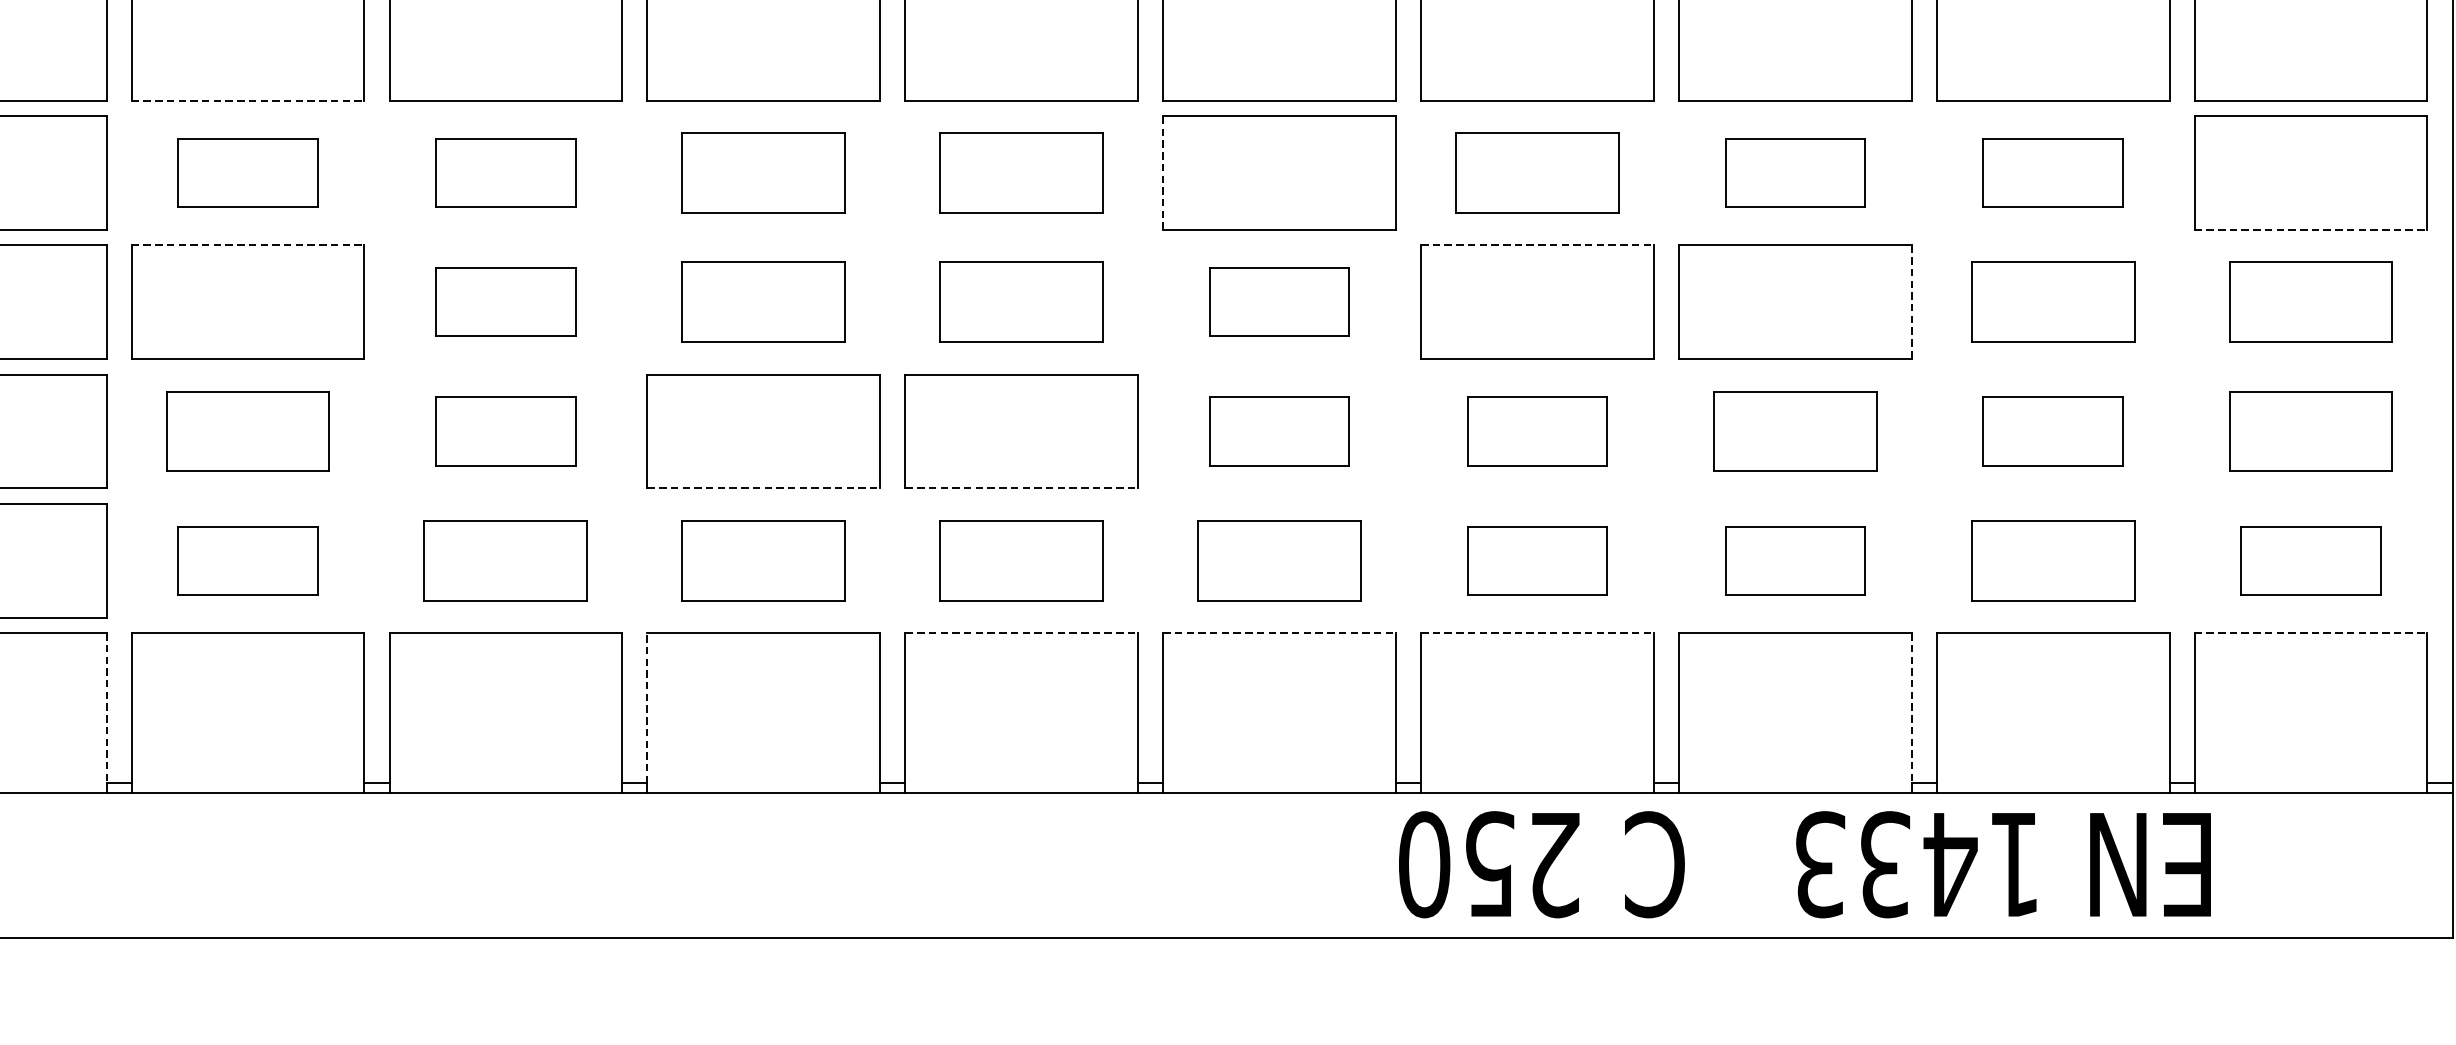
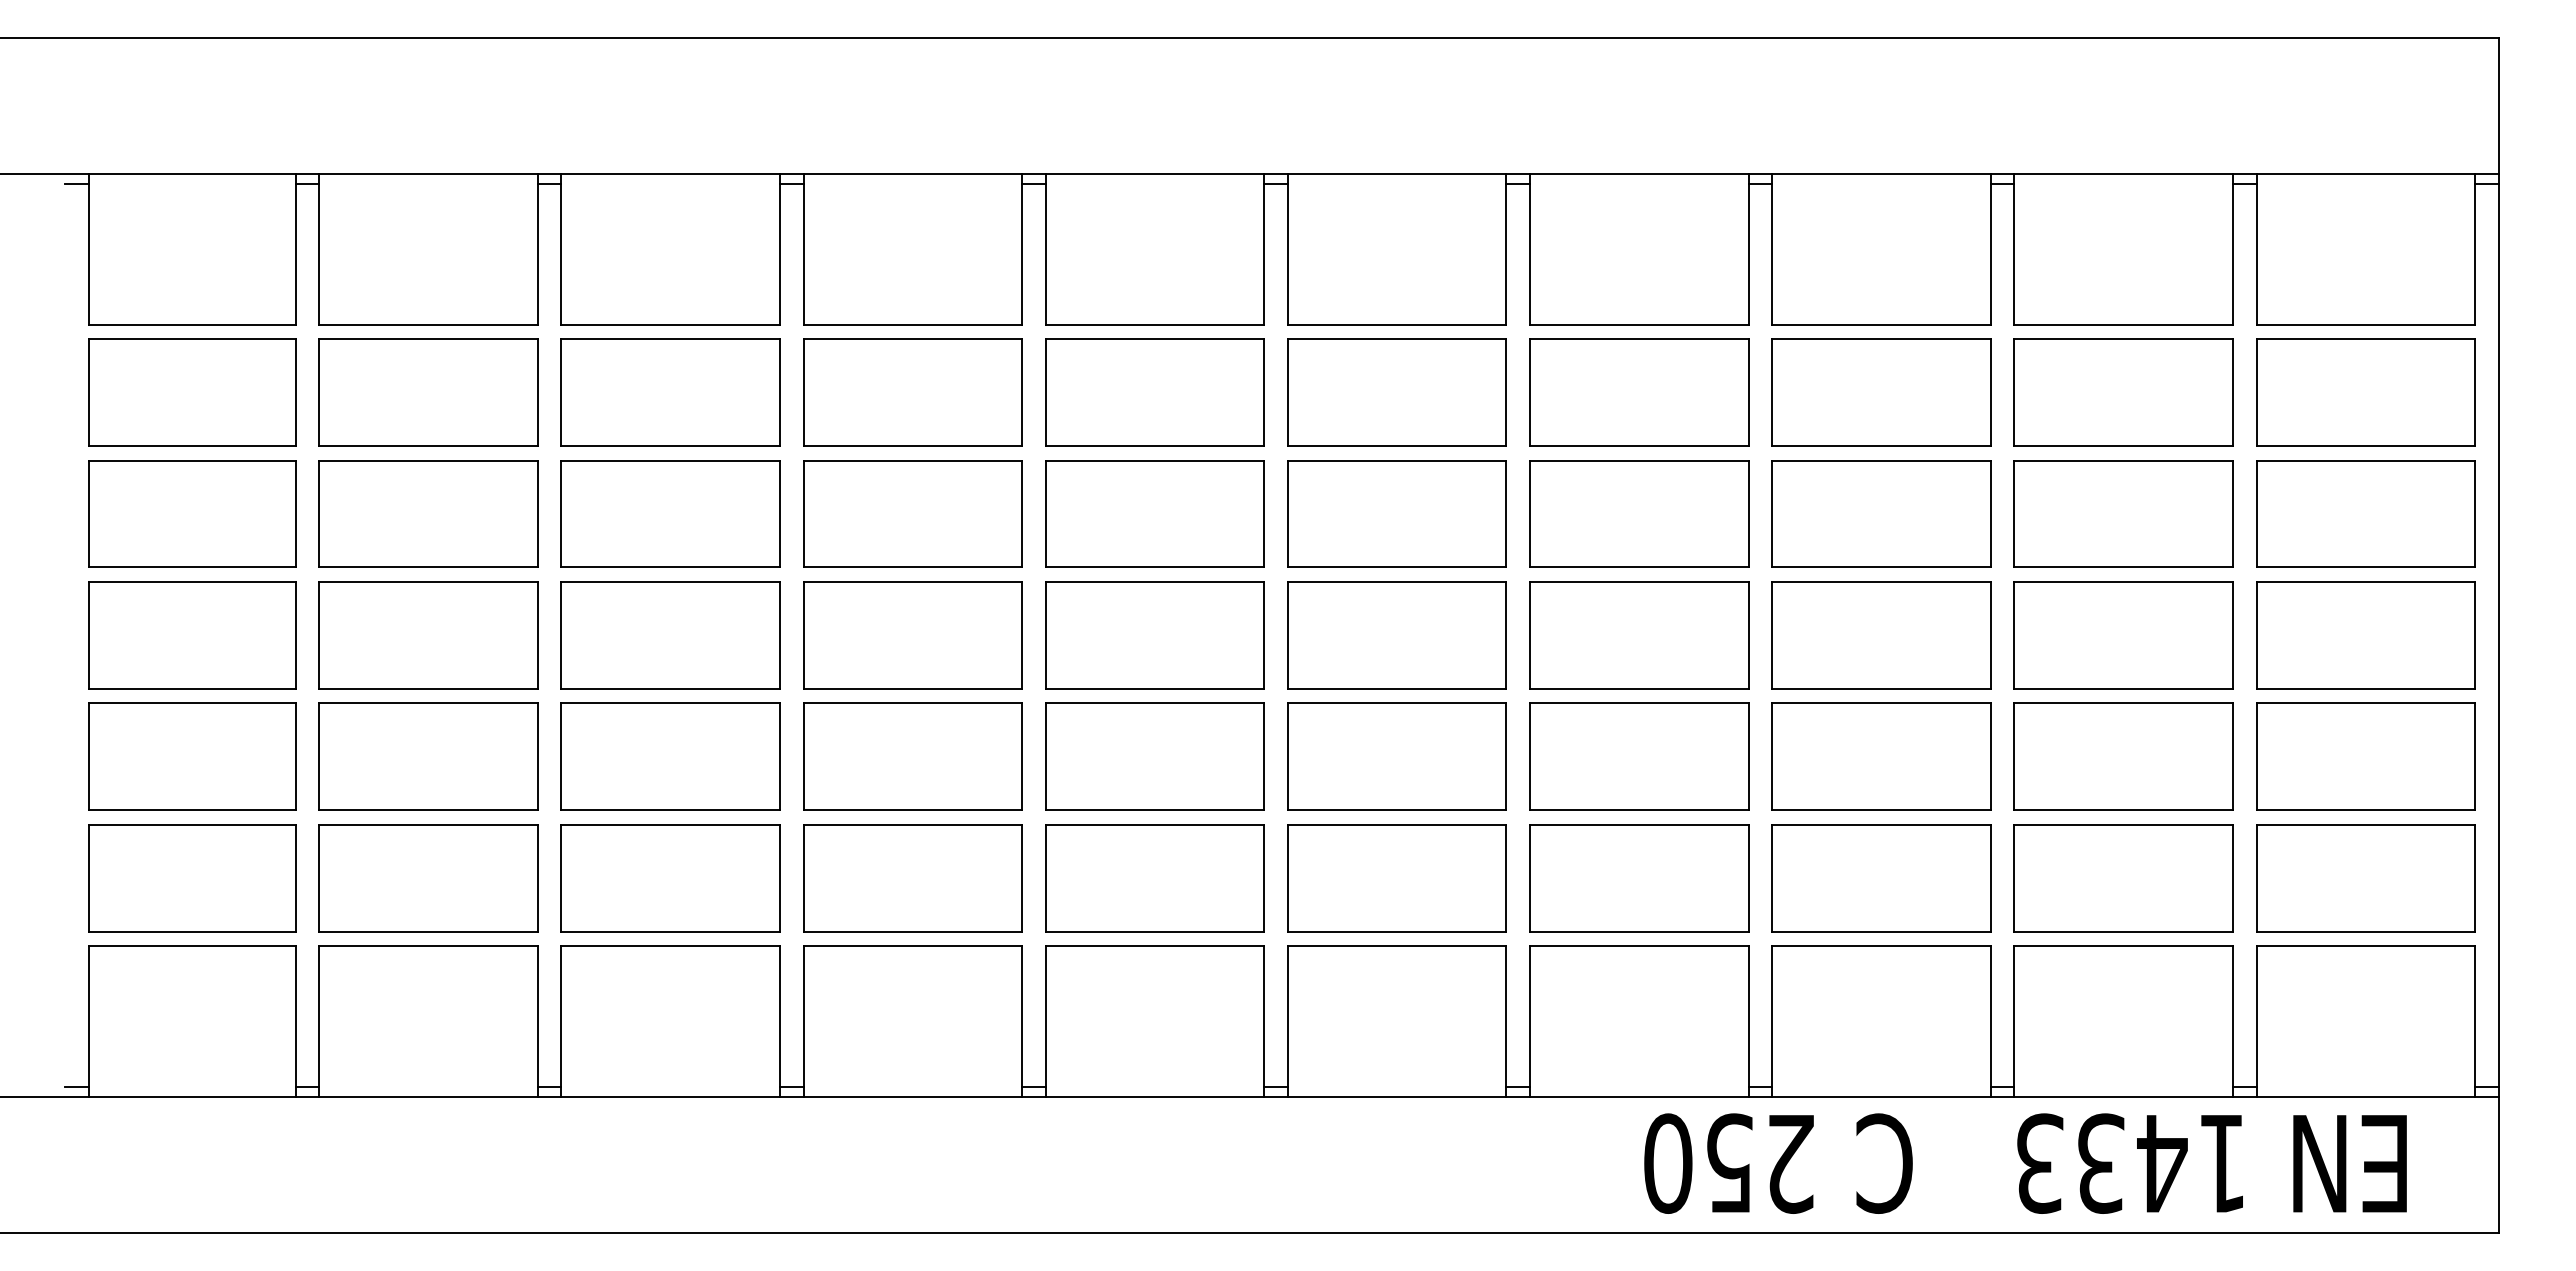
line: (248, 101) -> (428, 446), dashed -> solid
part: (248, 172) -> (428, 513), size x1.67
part: (505, 172) -> (670, 513), size x1.67
part: (763, 172) -> (912, 513), size x1.43
part: (1021, 172) -> (1154, 513), size x1.43
line: (1162, 172) -> (1287, 513), dashed -> solid
part: (1537, 172) -> (1639, 513), size x1.43
part: (1795, 172) -> (1881, 513), size x1.67
part: (2052, 172) -> (2123, 513), size x1.67
line: (2311, 229) -> (2366, 567), dashed -> solid
line: (248, 245) -> (428, 582), dashed -> solid
line: (1537, 245) -> (1639, 582), dashed -> solid
part: (505, 302) -> (670, 635), size x1.67
part: (763, 302) -> (912, 635), size x1.43
part: (1021, 302) -> (1154, 635), size x1.43
part: (1278, 302) -> (1396, 635), size x1.67
line: (1911, 302) -> (1990, 635), dashed -> solid
part: (2052, 302) -> (2123, 635), size x1.43
part: (2310, 302) -> (2365, 635), size x1.43
part: (248, 431) -> (428, 756), size x1.43
part: (505, 431) -> (670, 756), size x1.67
part: (1278, 431) -> (1396, 756), size x1.67
part: (1537, 431) -> (1639, 756), size x1.67
part: (1795, 431) -> (1881, 756), size x1.43
part: (2052, 431) -> (2123, 756), size x1.67
part: (2310, 431) -> (2365, 756), size x1.43
line: (764, 488) -> (913, 810), dashed -> solid
line: (1022, 488) -> (1155, 810), dashed -> solid
part: (248, 561) -> (428, 878), size x1.67
part: (505, 561) -> (670, 878), size x1.43
part: (763, 561) -> (912, 878), size x1.43
part: (1021, 561) -> (1154, 878), size x1.43
part: (1278, 561) -> (1396, 878), size x1.43
part: (1537, 561) -> (1639, 878), size x1.67
part: (1795, 561) -> (1881, 878), size x1.67
part: (2052, 561) -> (2123, 878), size x1.43
part: (2310, 561) -> (2365, 878), size x1.67
line: (1022, 633) -> (1155, 946), dashed -> solid
line: (1279, 633) -> (1397, 946), dashed -> solid
line: (1537, 633) -> (1639, 946), dashed -> solid
line: (2311, 633) -> (2366, 946), dashed -> solid
line: (647, 708) -> (803, 1016), dashed -> solid
line: (106, 709) -> (295, 1017), dashed -> solid
line: (1911, 709) -> (1990, 1017), dashed -> solid
text: (1804, 864) -> (2025, 1163), moved

